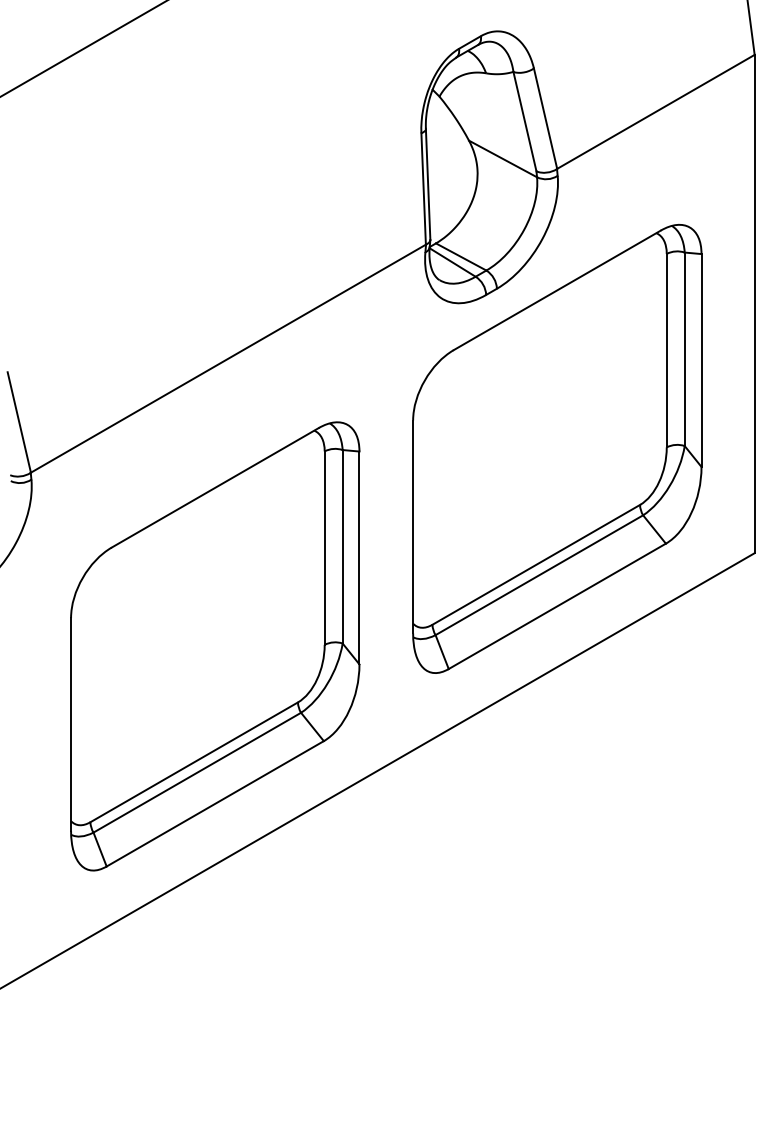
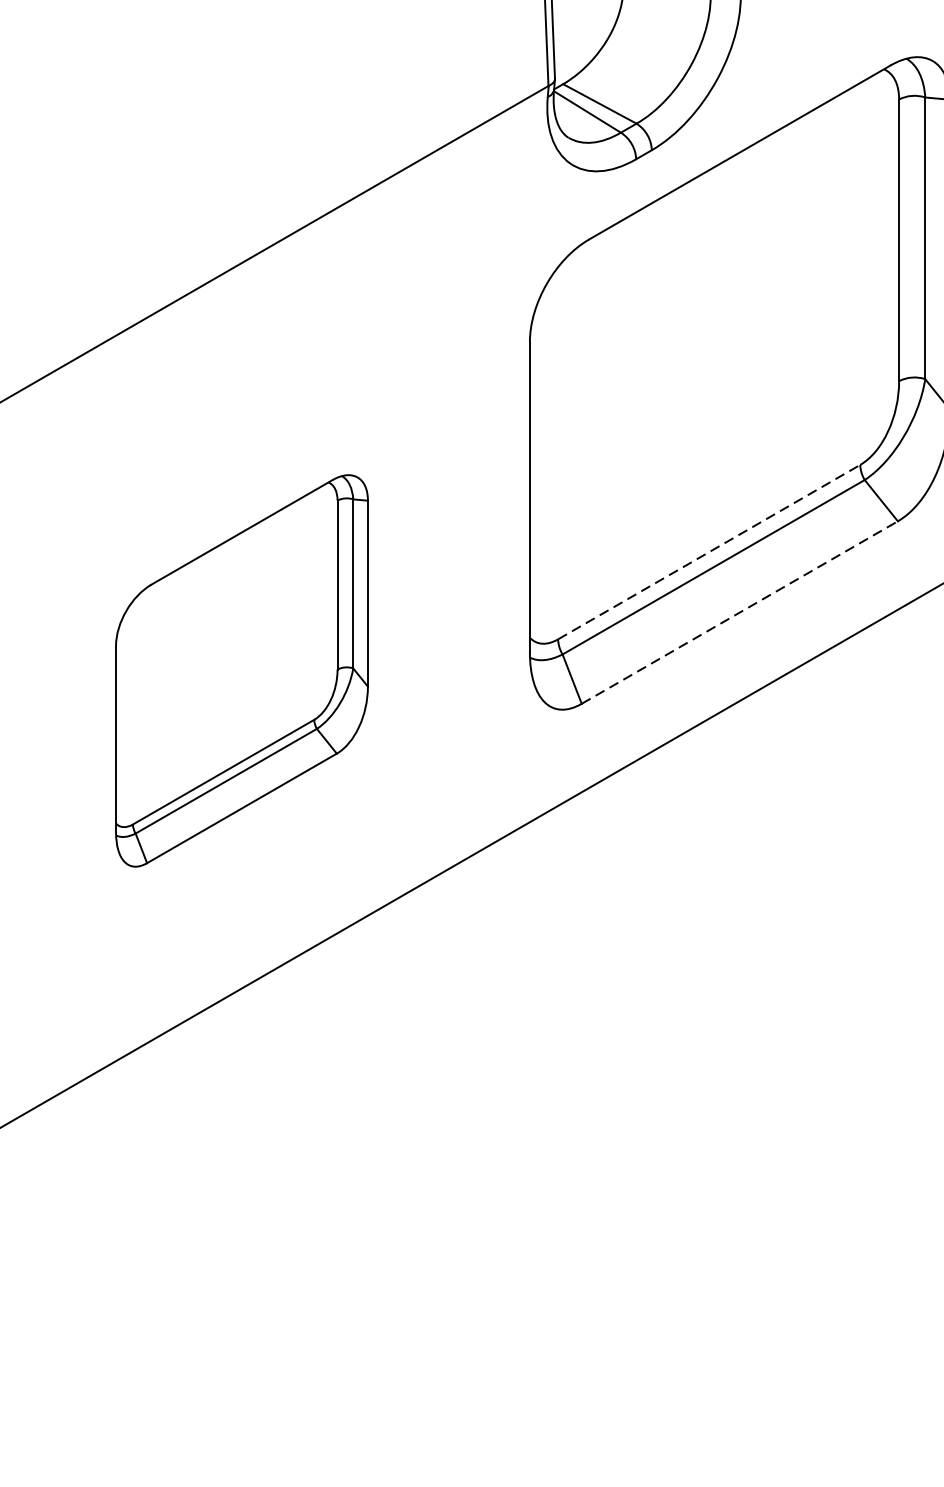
line: (536, 564) -> (709, 551), solid -> dashed
line: (557, 606) -> (740, 612), solid -> dashed
part: (215, 646) -> (242, 671), size x0.6

